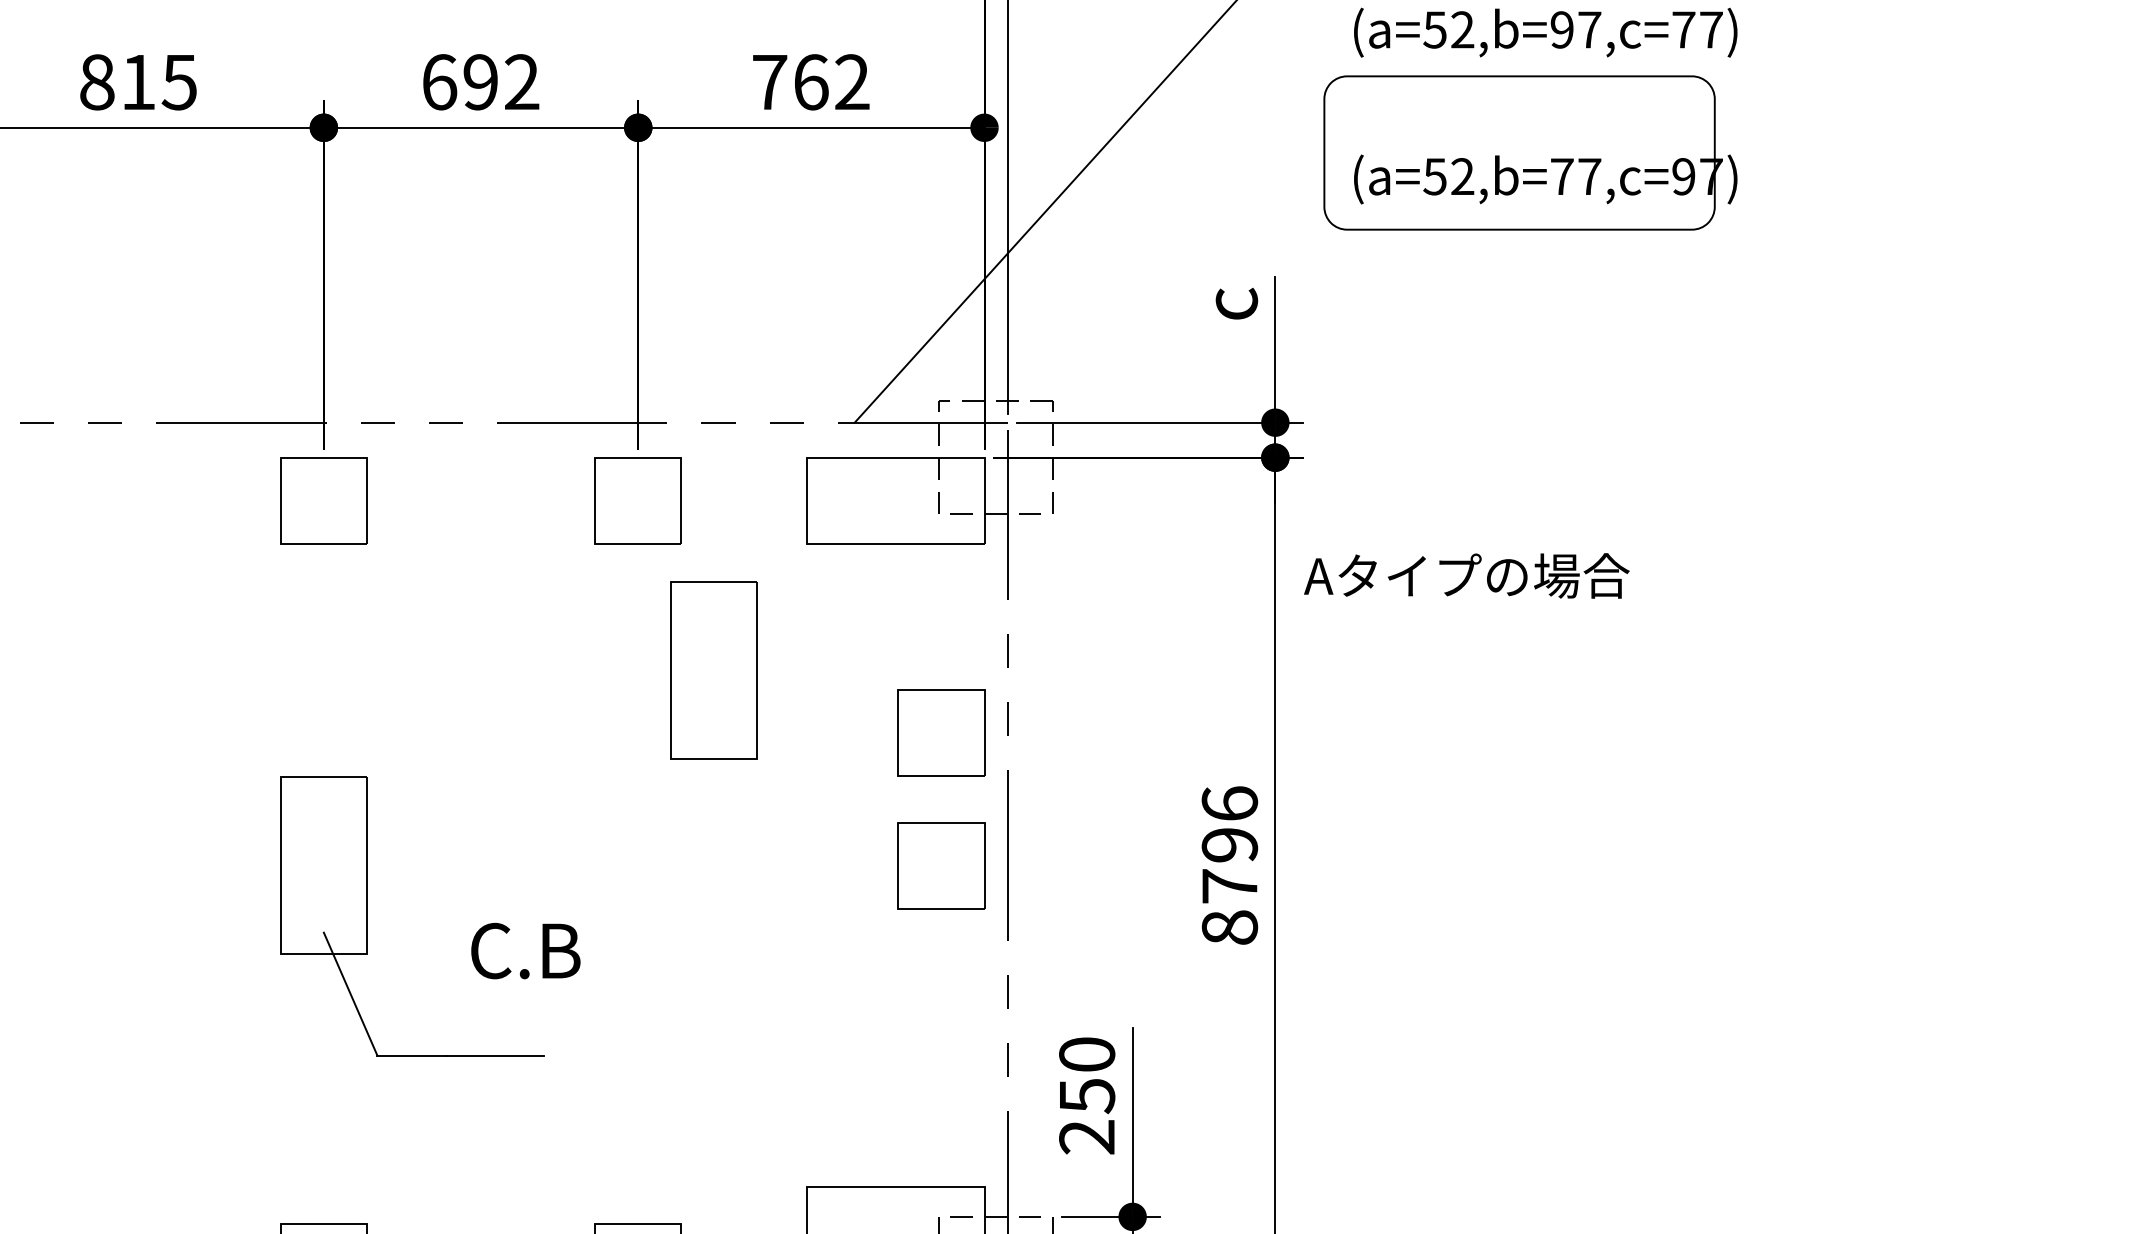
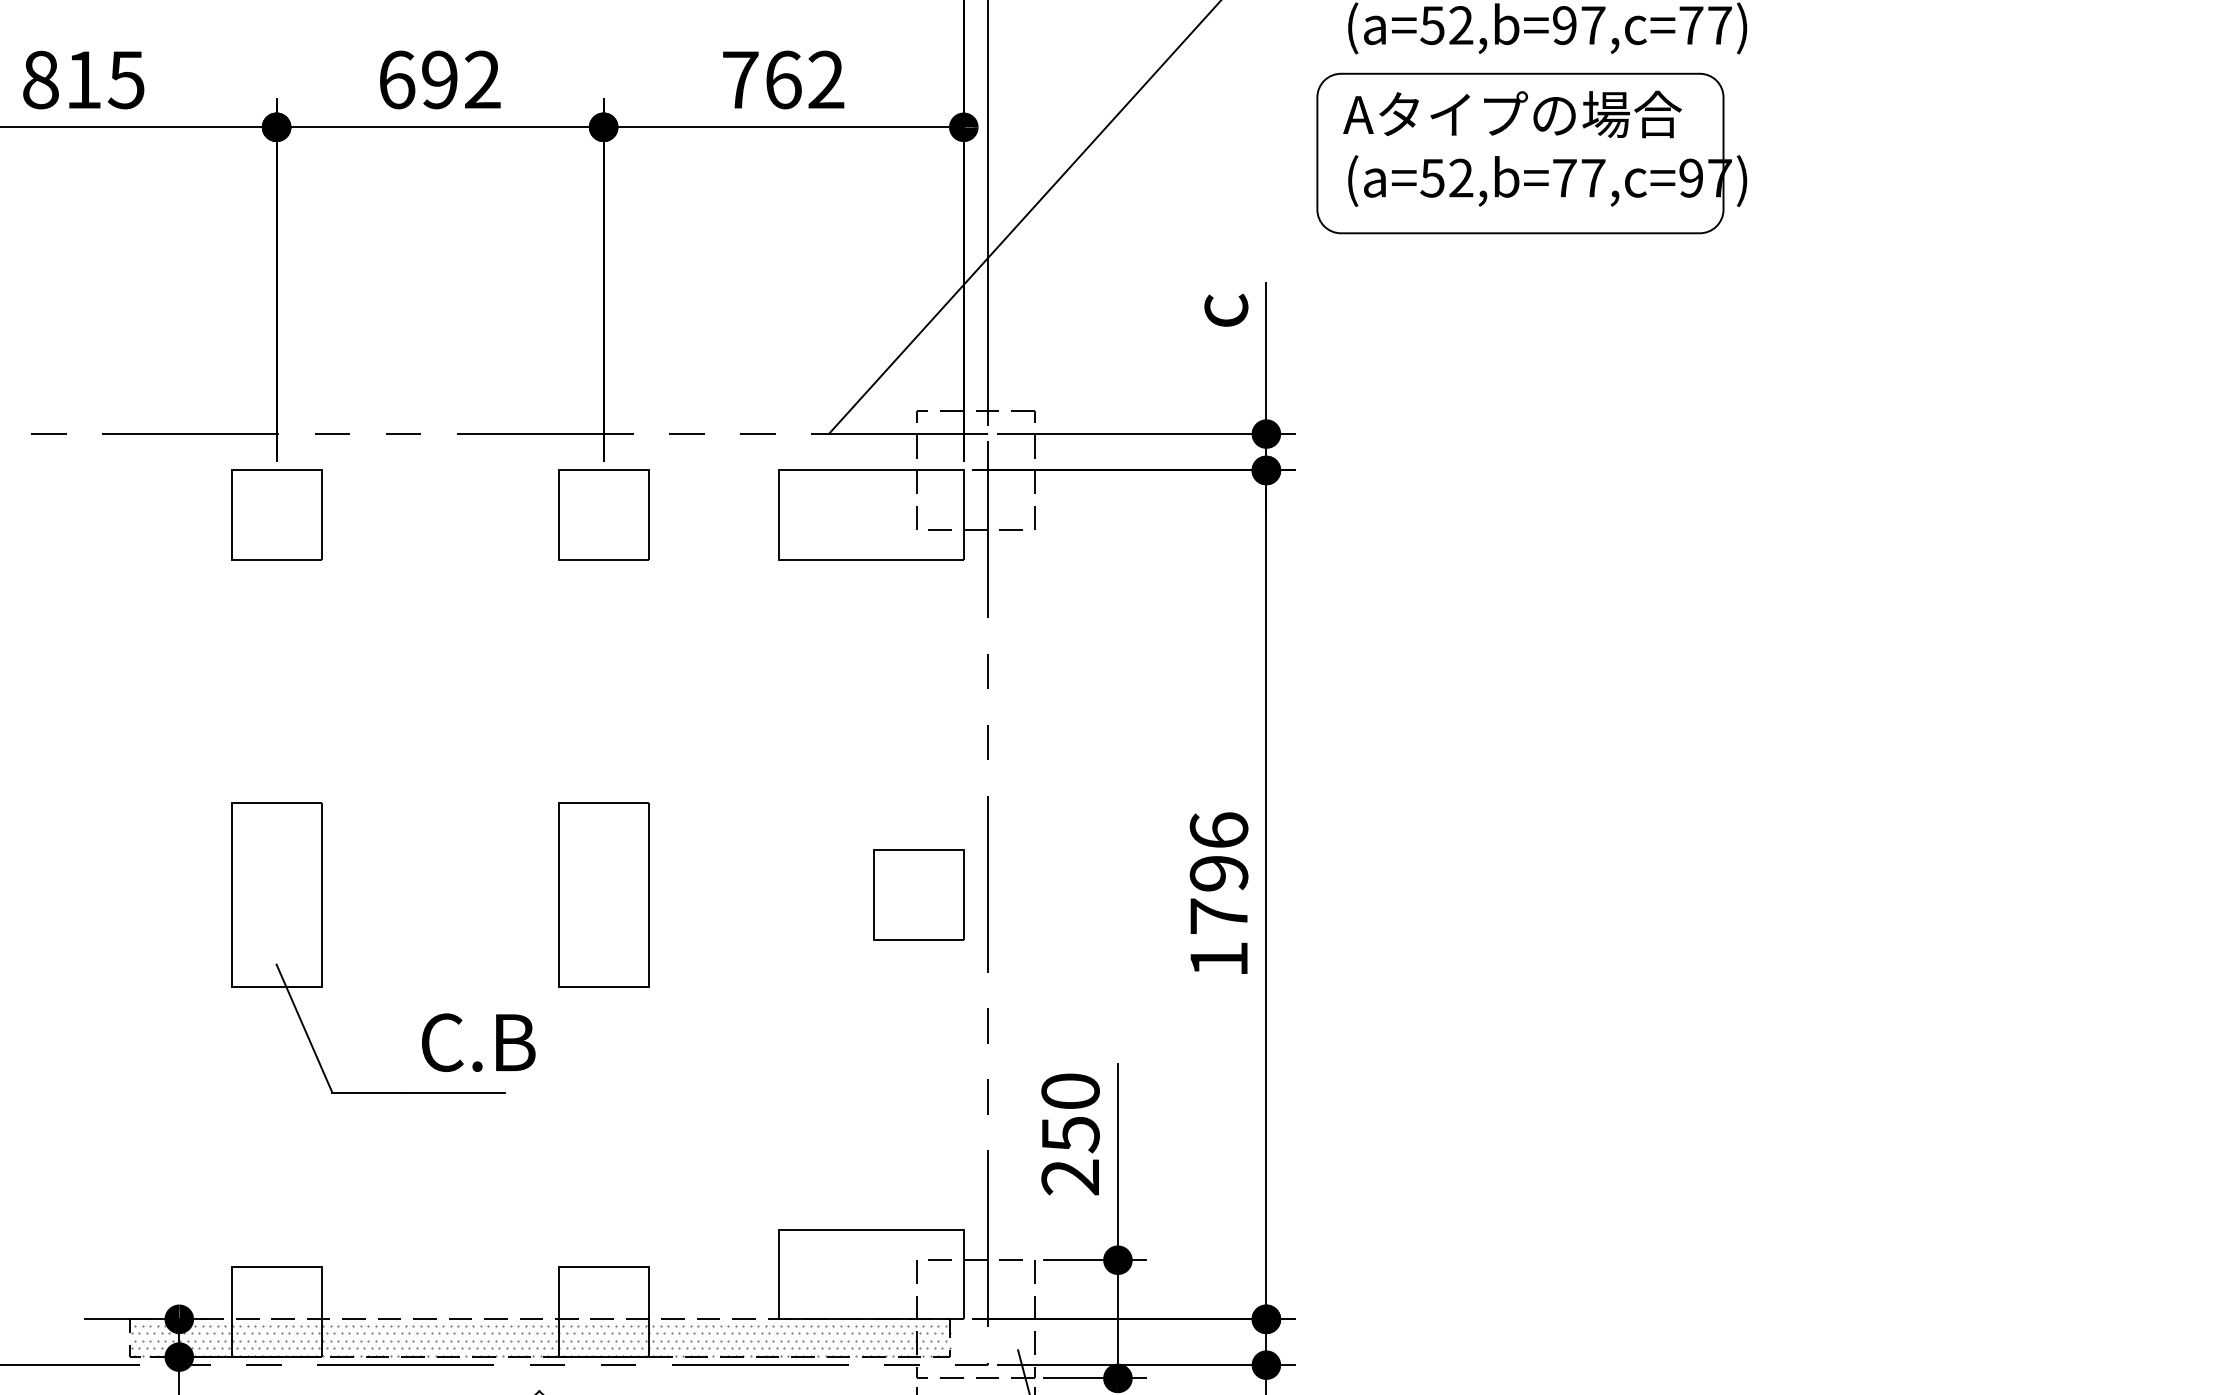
text: (1466, 575) -> (1512, 114), moved
part: (714, 670) -> (603, 894), moved
part: (940, 732) -> (918, 756), removed
text: (1230, 927) -> (1219, 959), 8796 -> 1796
text: (525, 950) -> (478, 1042), moved

